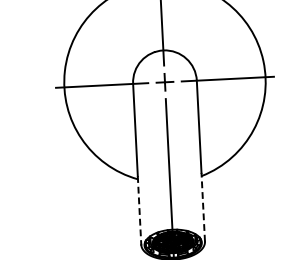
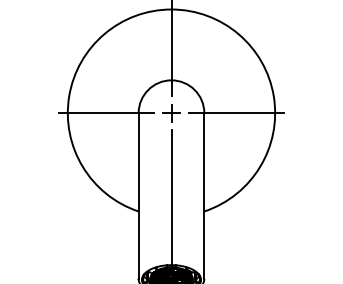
line: (203, 207) -> (204, 243), dashed -> solid
line: (139, 211) -> (138, 244), dashed -> solid

